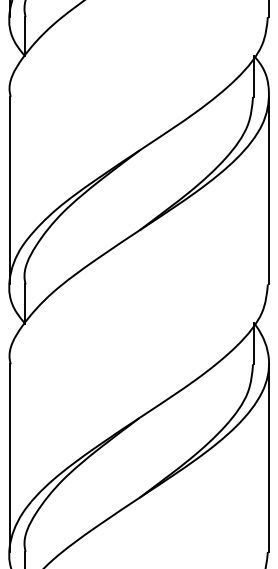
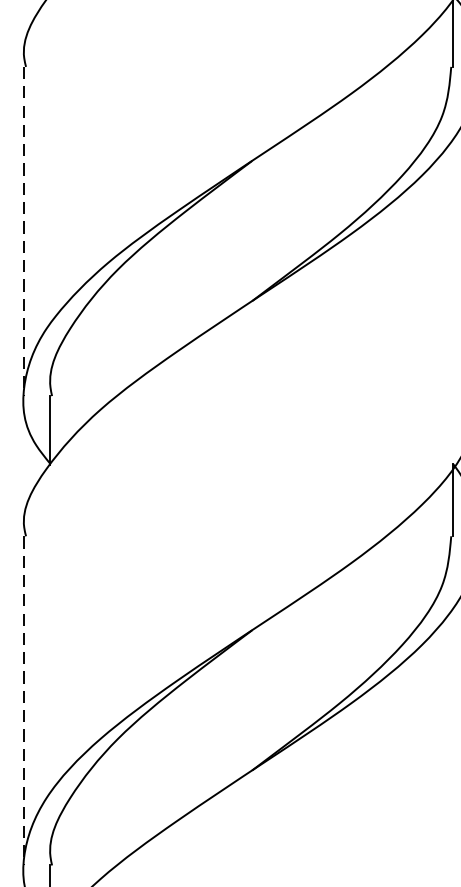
line: (9, 190) -> (23, 231), solid -> dashed
line: (9, 458) -> (23, 701), solid -> dashed

